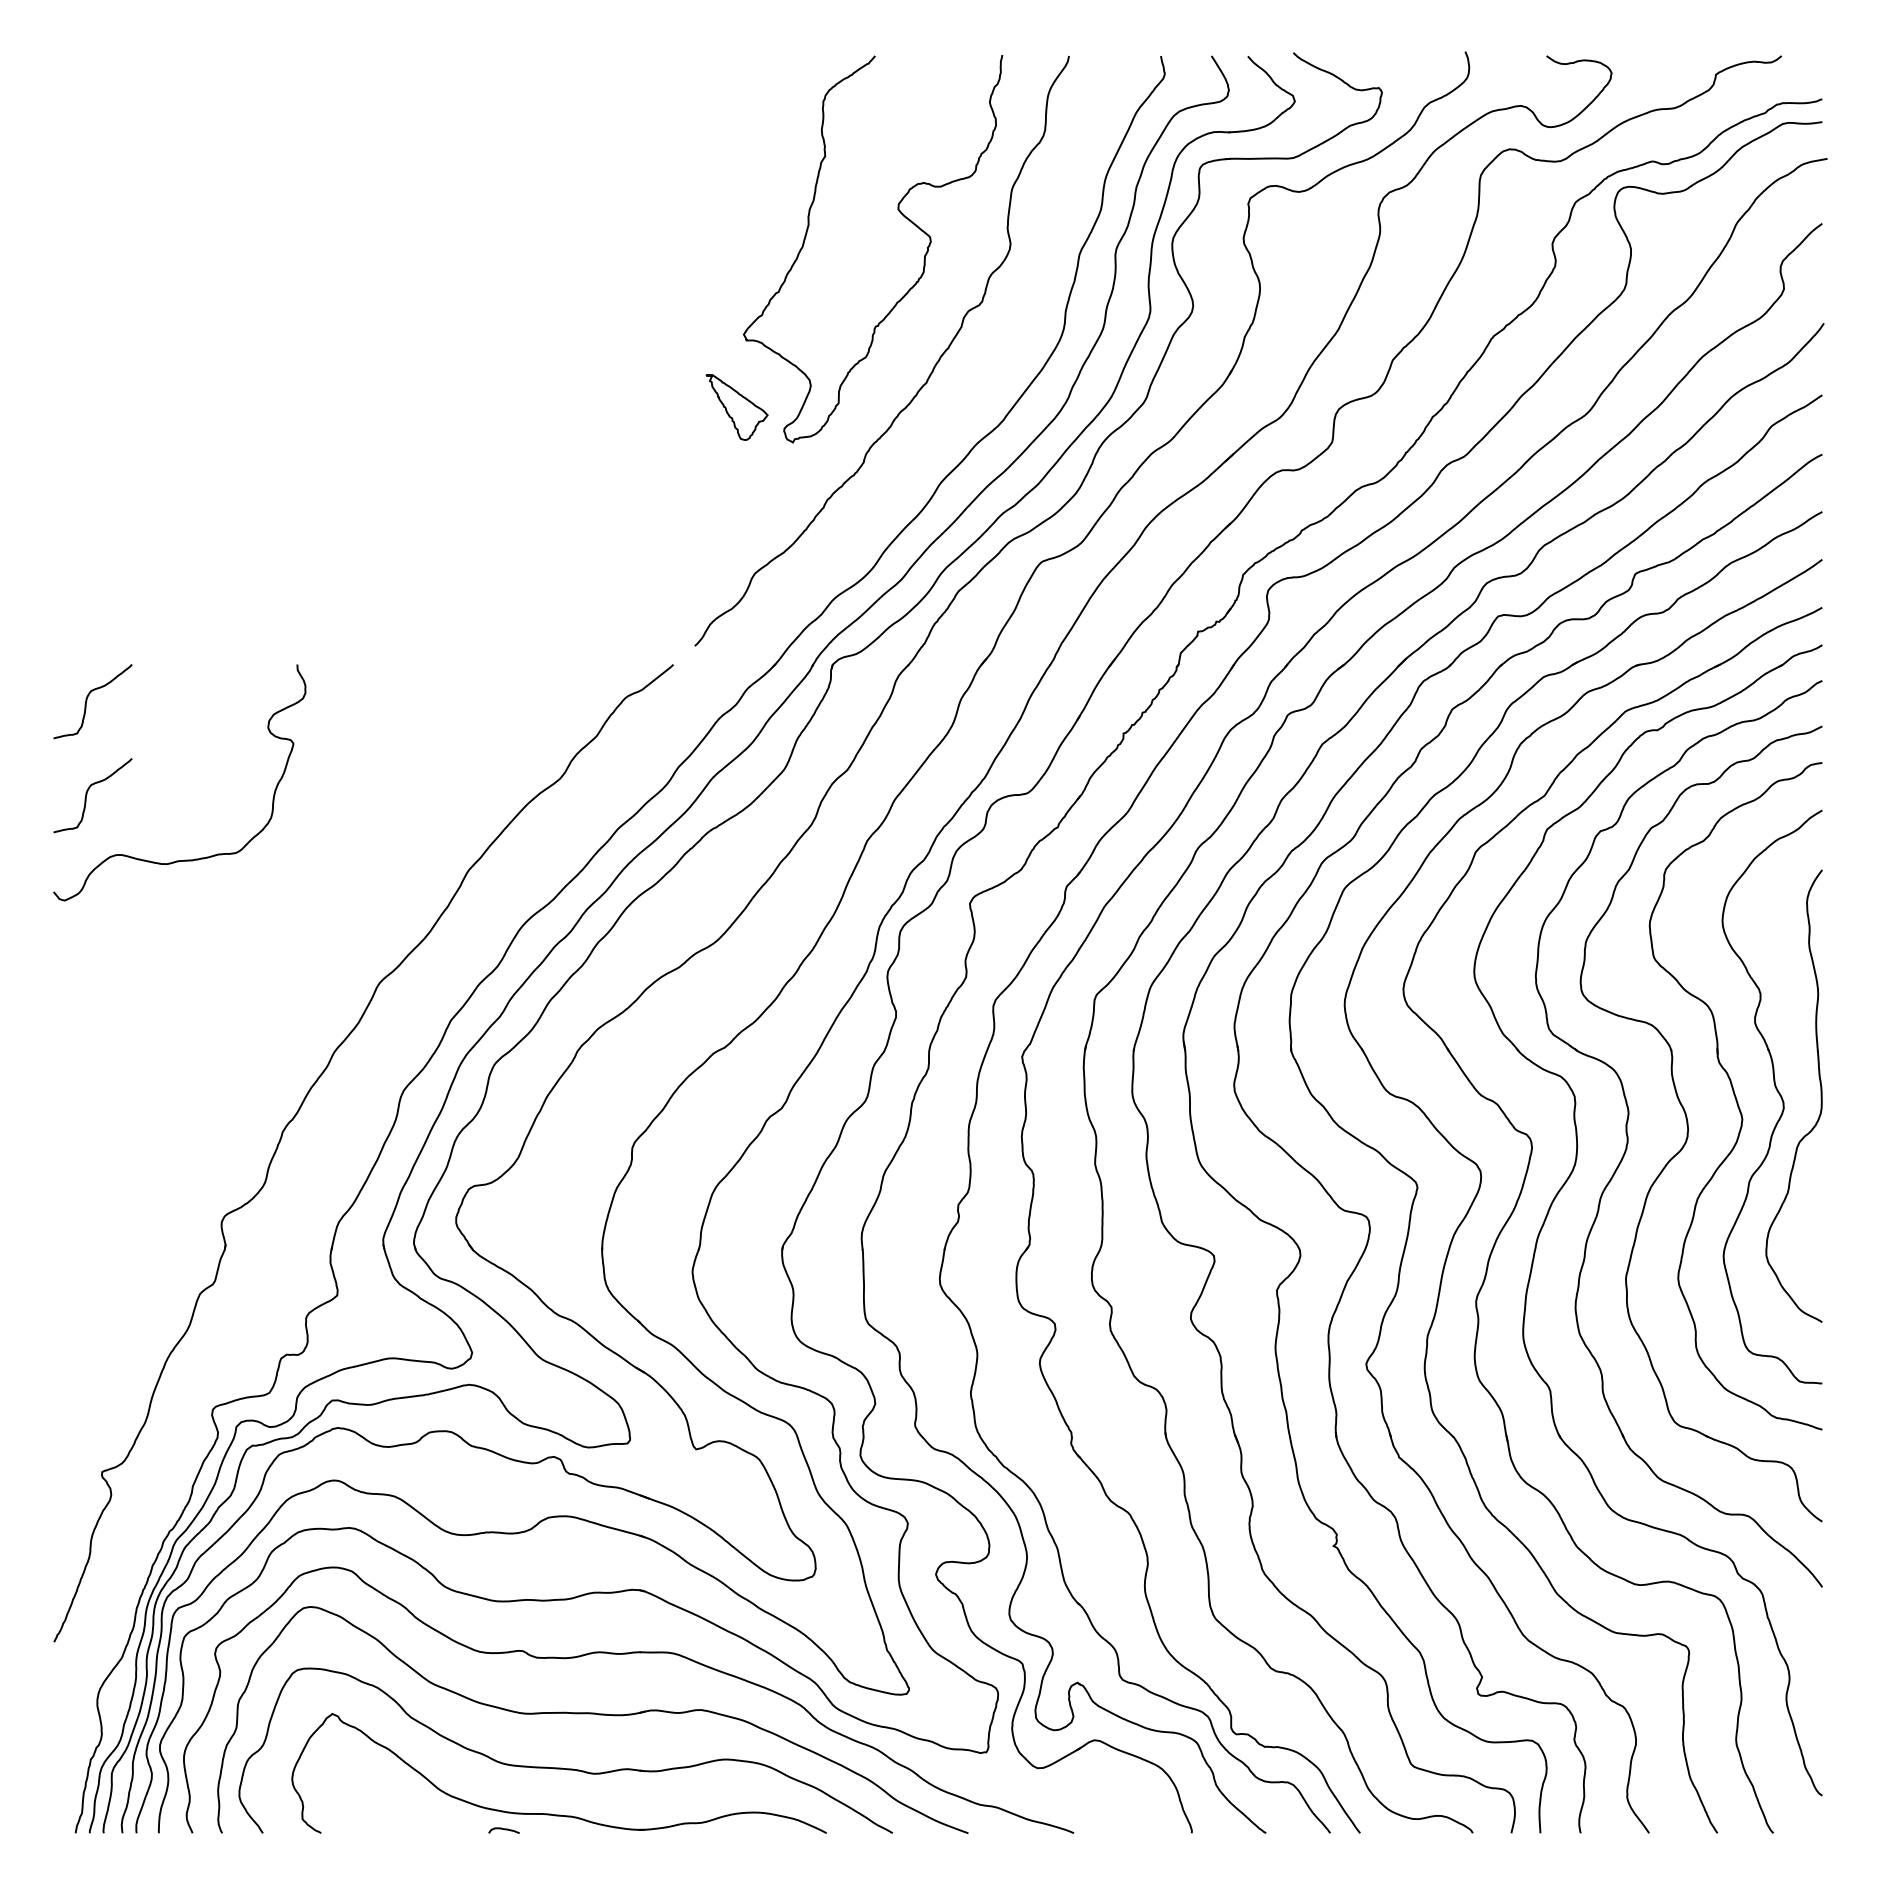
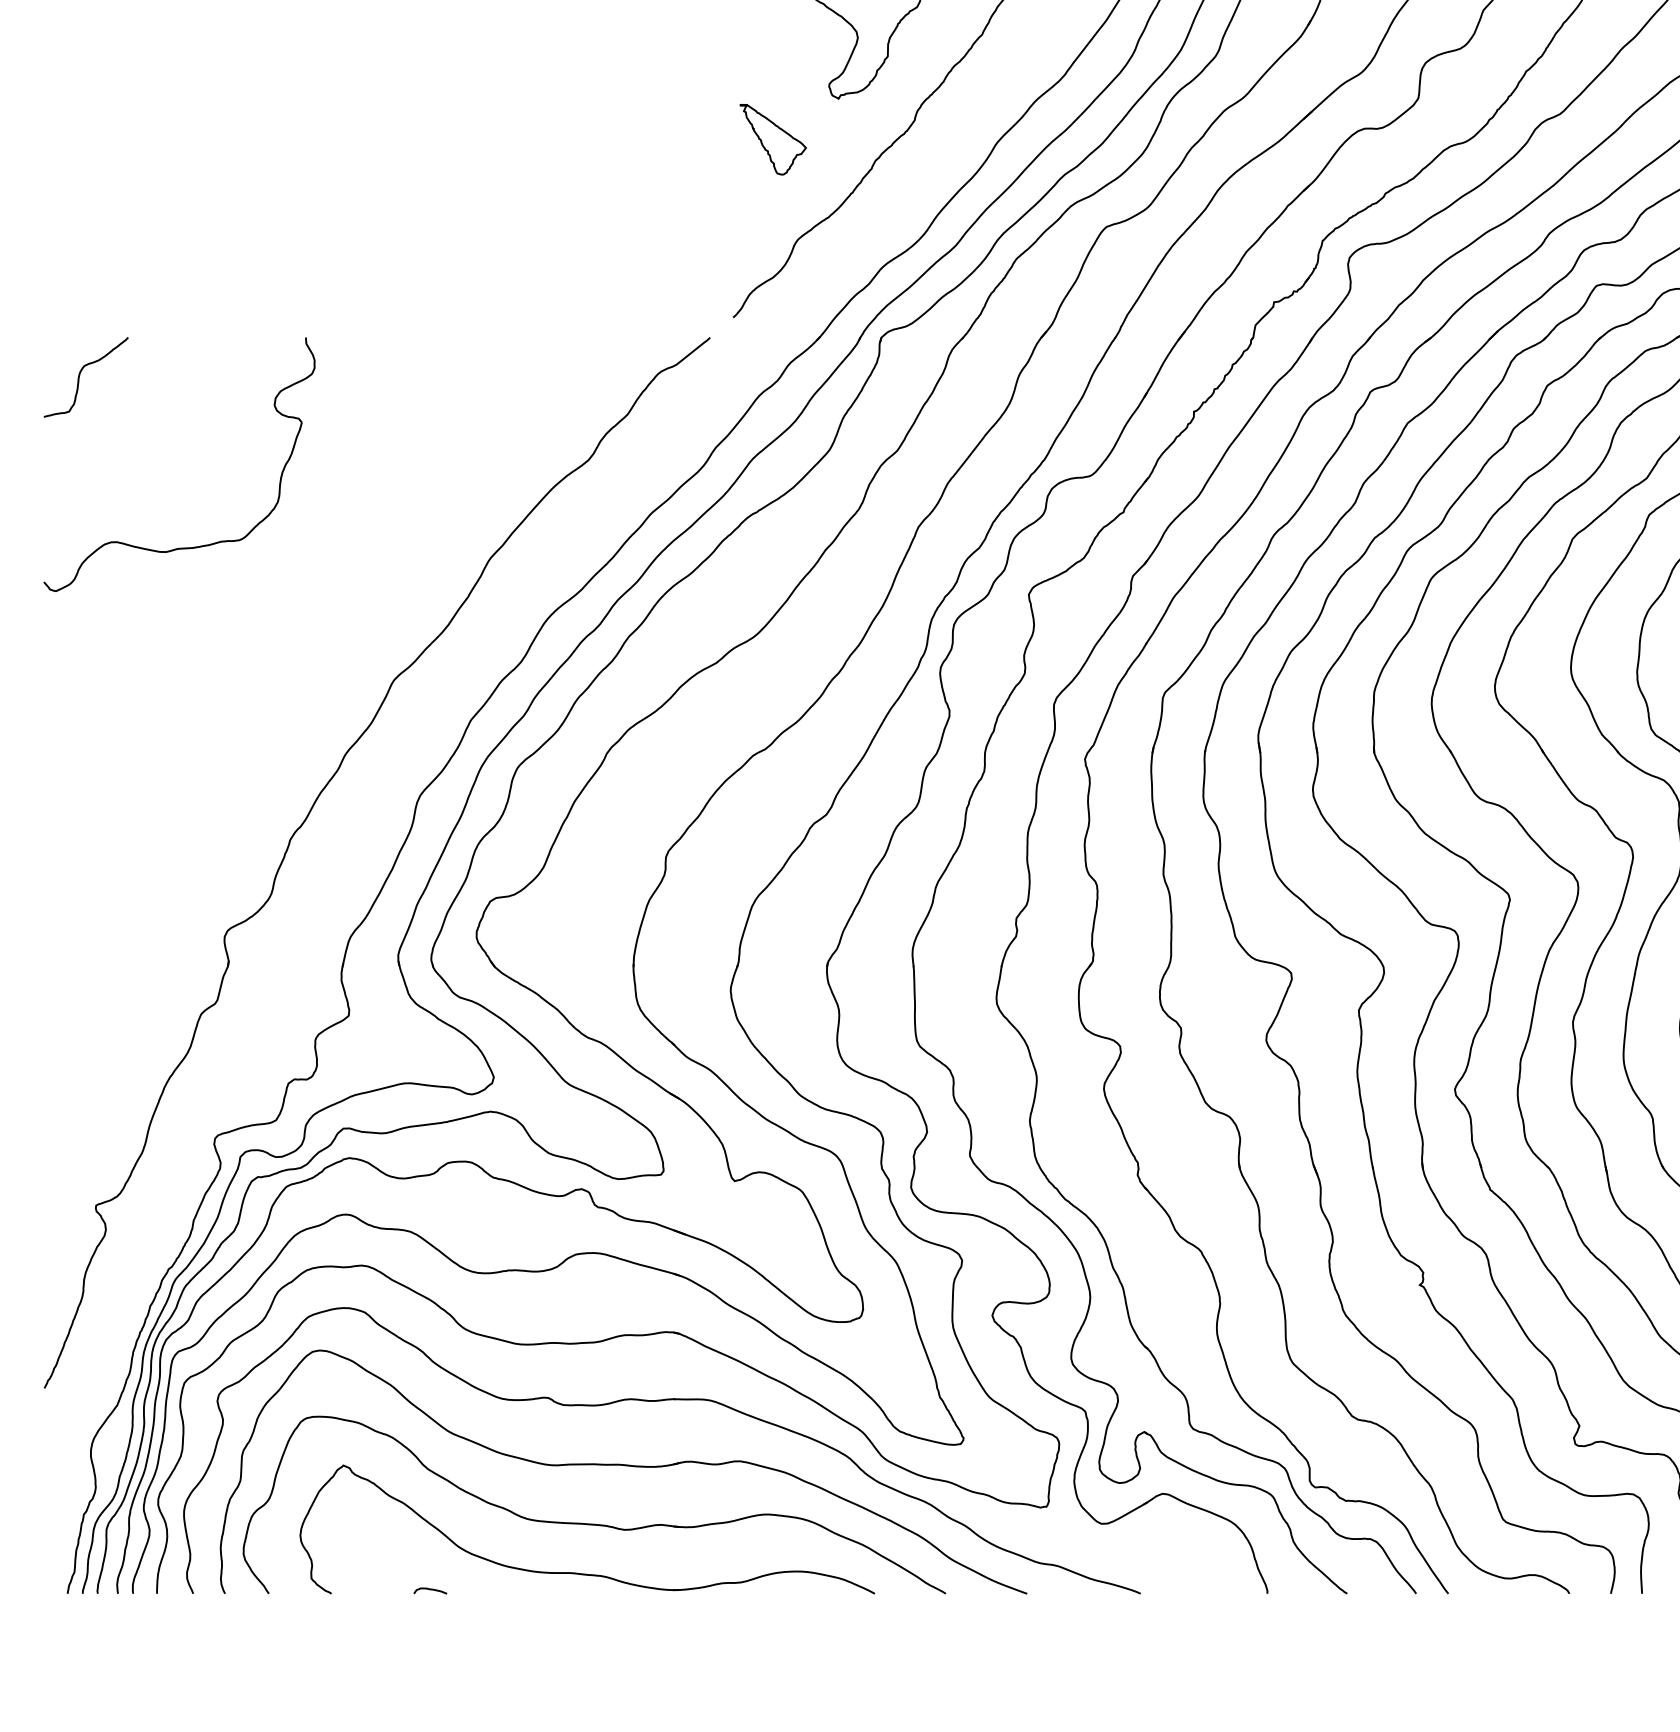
part: (736, 407) -> (772, 139), moved
curve: (87, 795) -> (80, 478), removed
curve: (503, 1829) -> (429, 1589), moved

